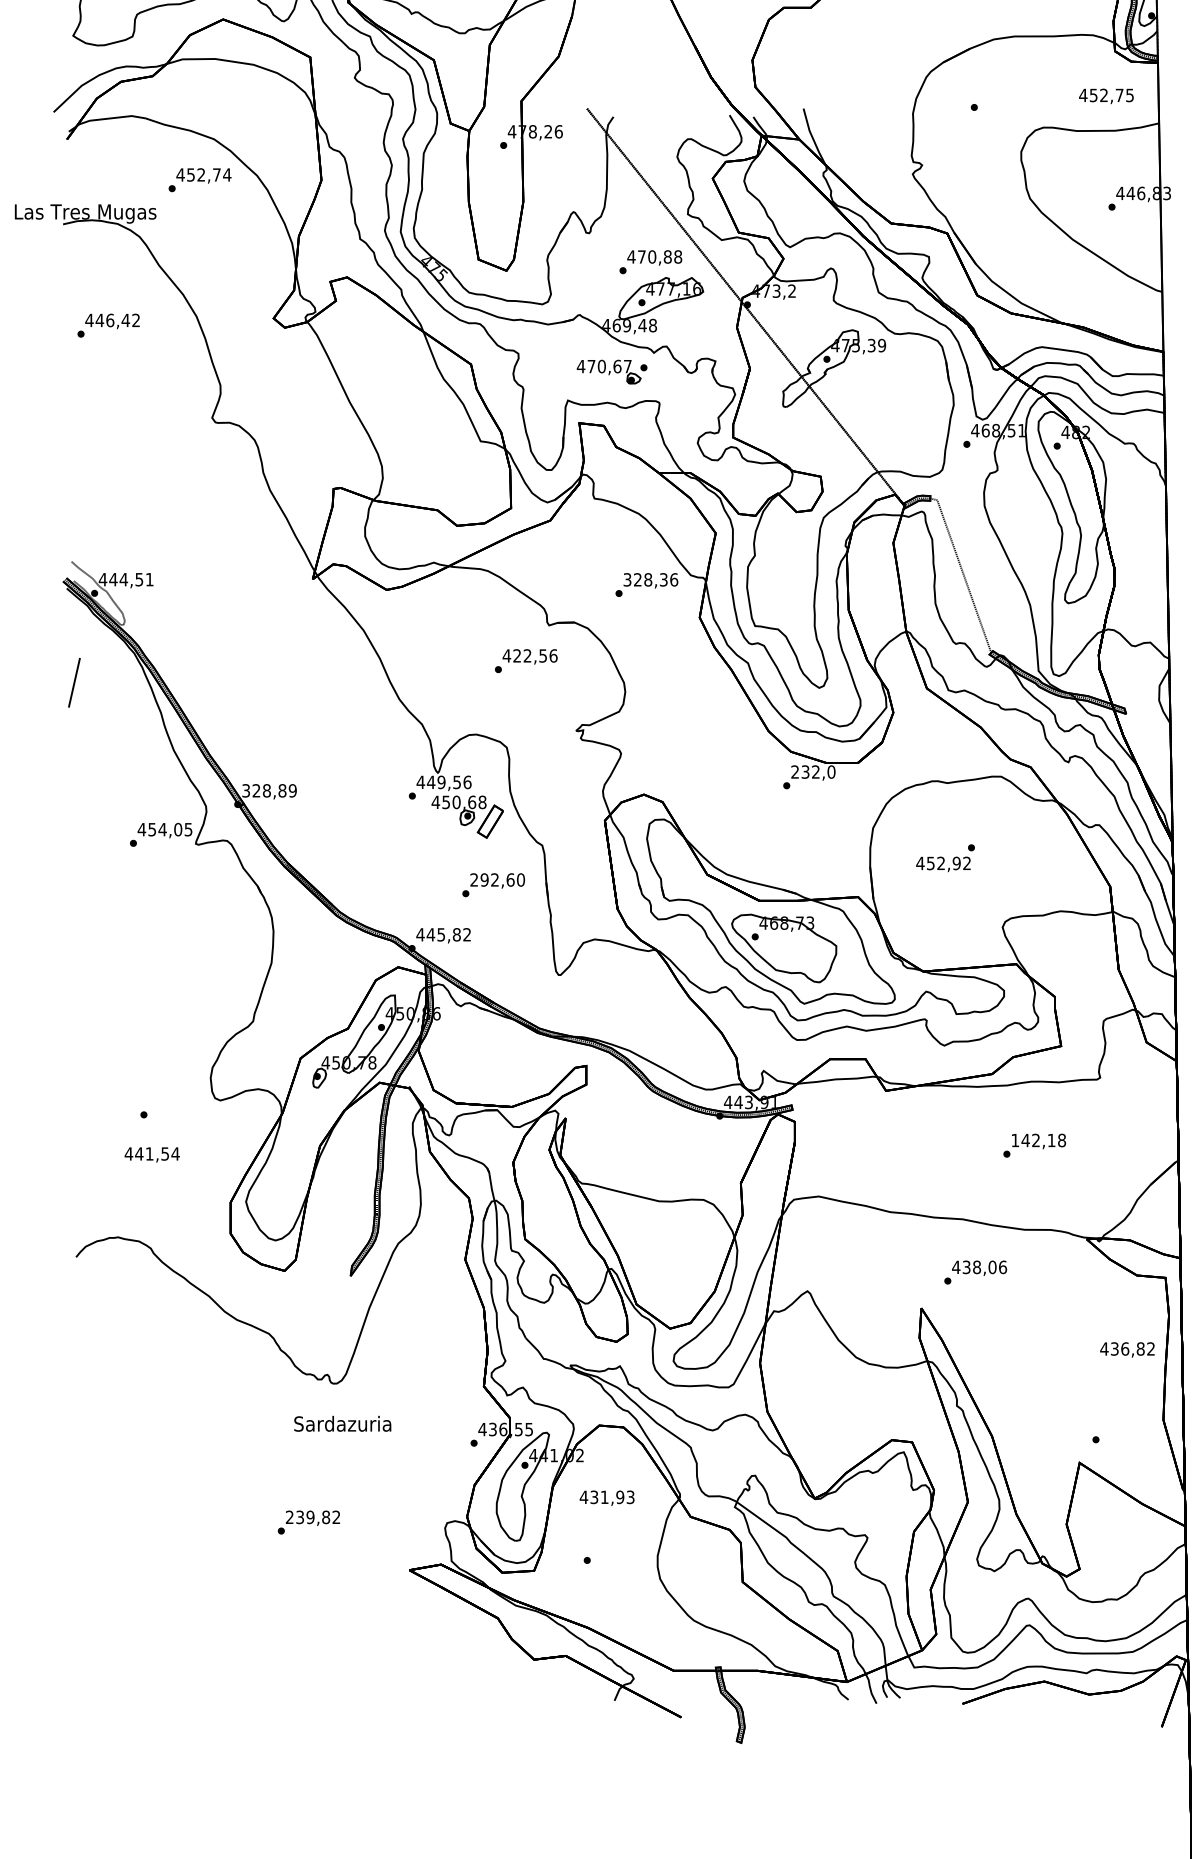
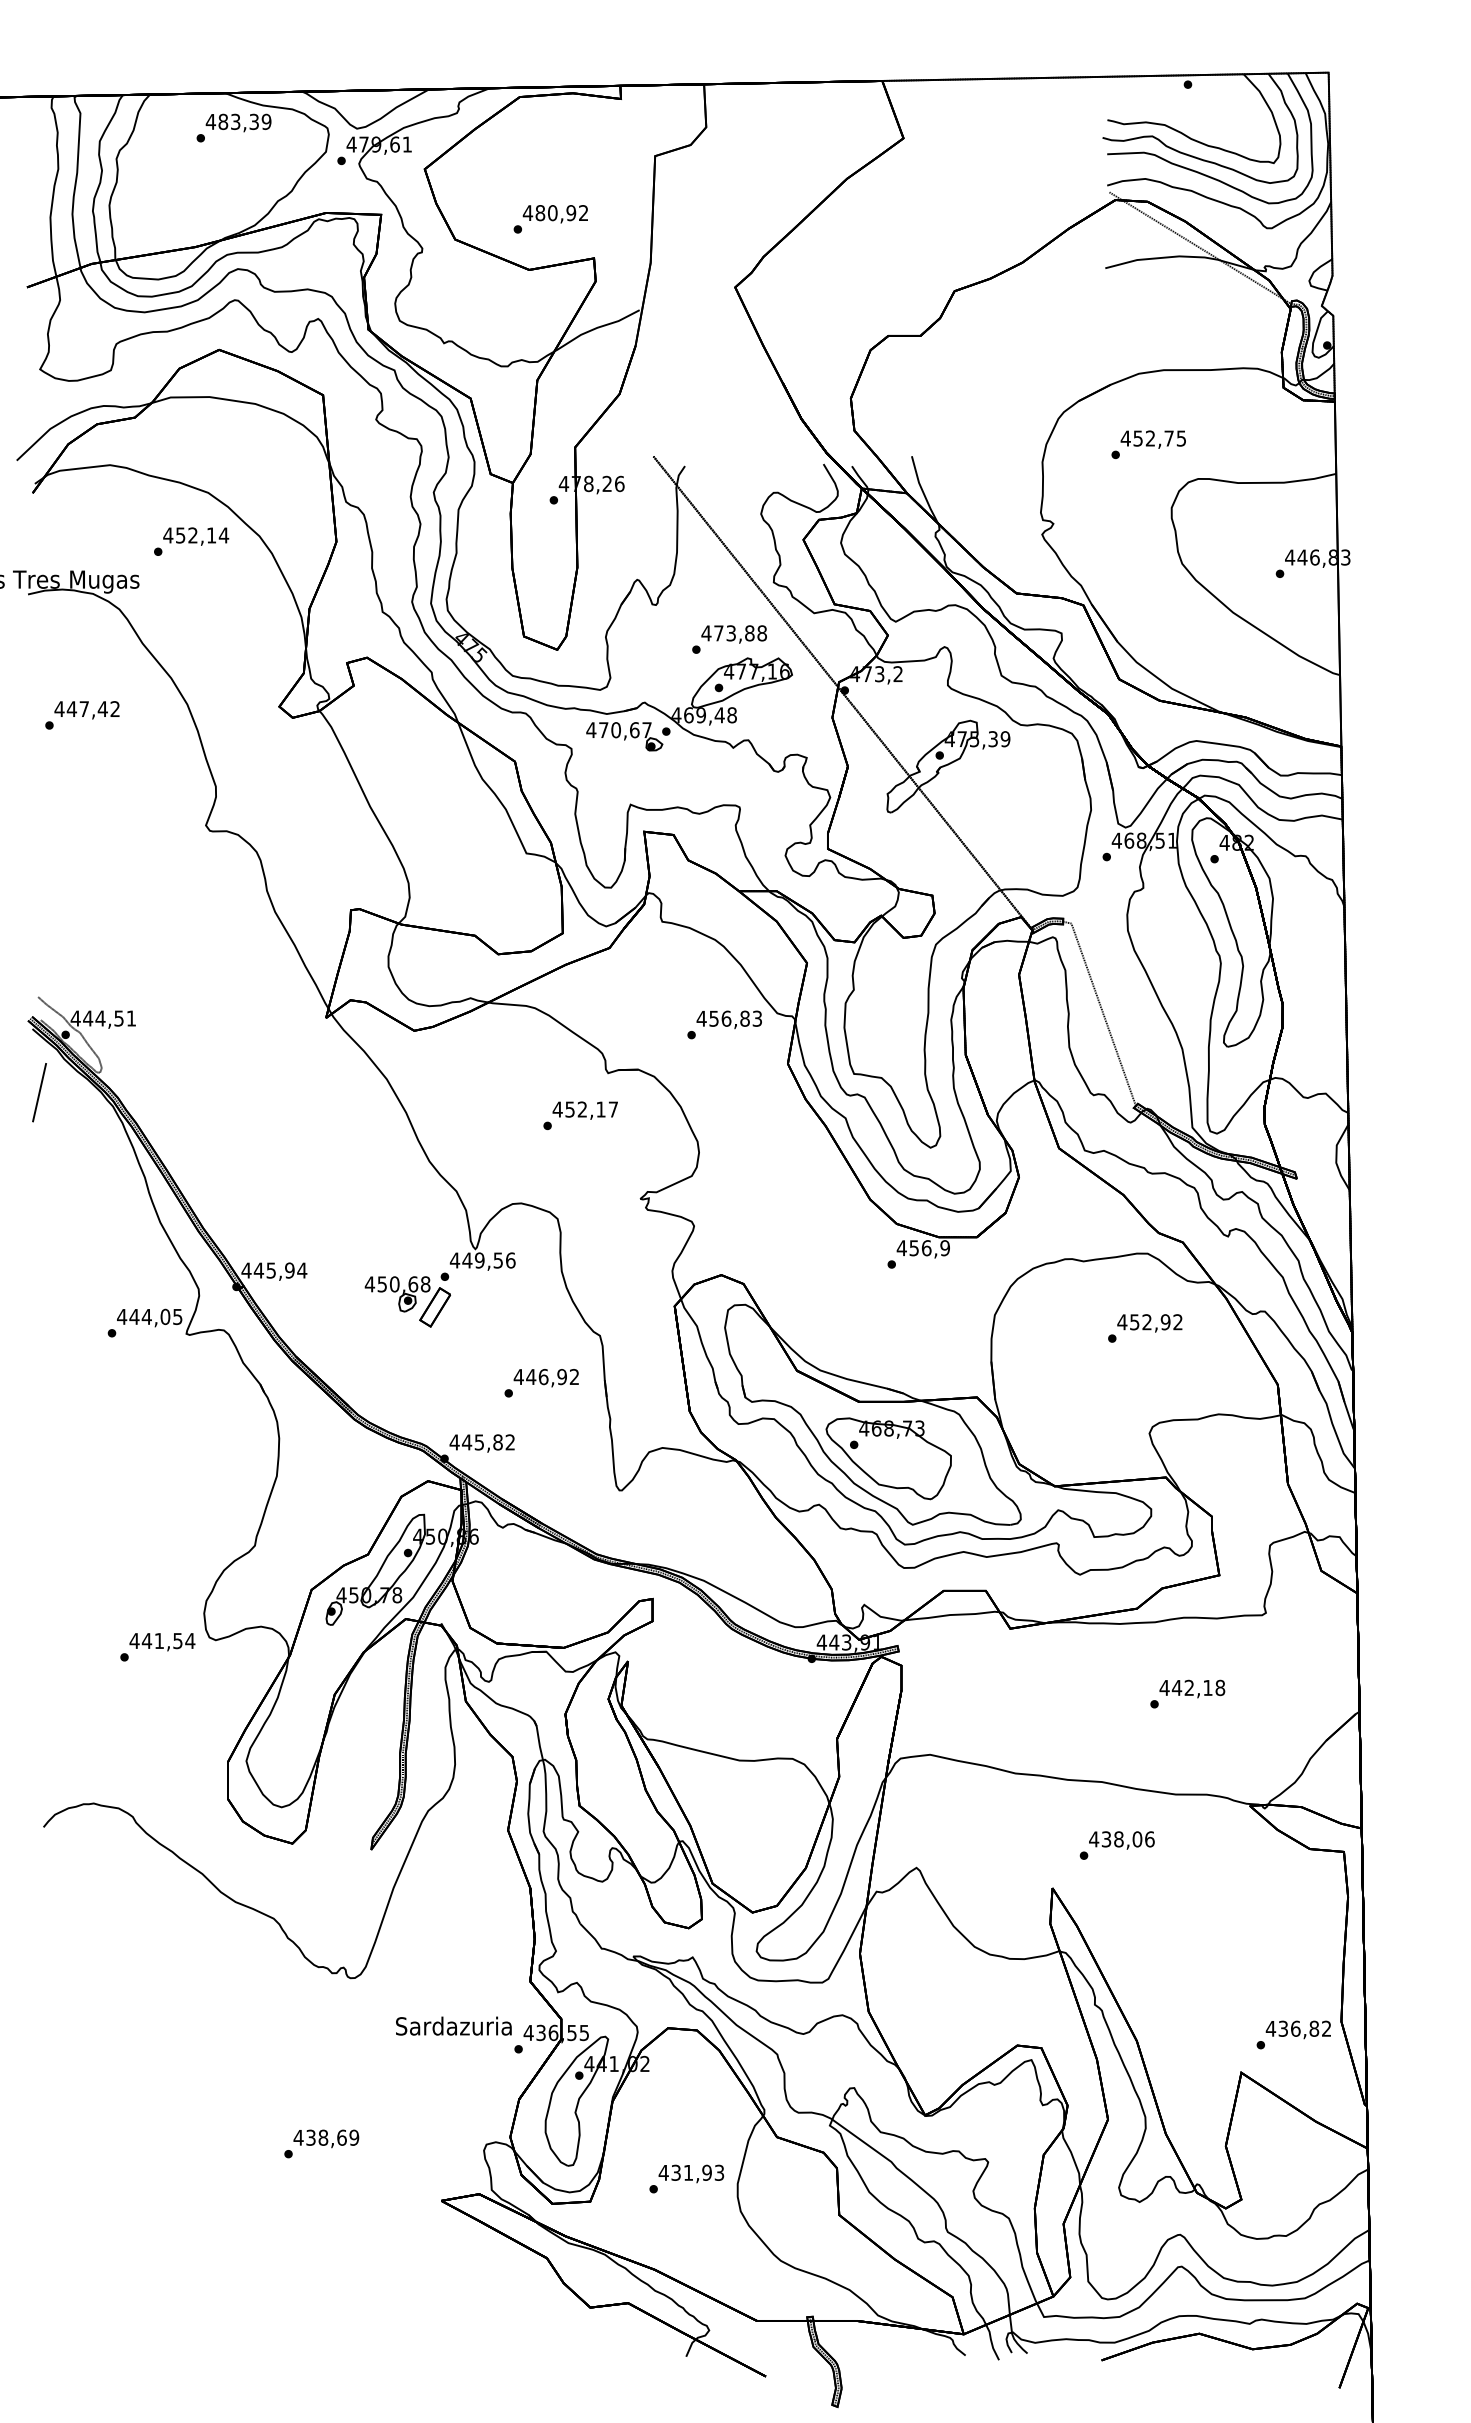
text: (1105, 96) -> (1152, 439), moved
text: (216, 174) -> (211, 535), 452,74 -> 452,14
text: (652, 257) -> (731, 633), 470,88 -> 473,88
text: (110, 320) -> (84, 709), 446,42 -> 447,42
part: (612, 371) -> (628, 736), moved
text: (650, 579) -> (729, 1018), 328,36 -> 456,83
text: (535, 655) -> (591, 1109), 422,56 -> 452,17
line: (74, 682) -> (39, 1092), moved
text: (812, 772) -> (922, 1248), 232,0 -> 456,9
text: (269, 790) -> (274, 1270), 328,89 -> 445,94
part: (467, 816) -> (407, 1301), moved
text: (152, 830) -> (134, 1317), 454,05 -> 444,05
text: (943, 864) -> (1149, 1323), moved
text: (497, 879) -> (546, 1376), 292,60 -> 446,92
text: (1015, 1140) -> (1164, 1687), 142,18 -> 442,18
text: (152, 1155) -> (162, 1642), moved
text: (1126, 1349) -> (1297, 2029), moved
text: (342, 1423) -> (453, 2025), moved
text: (607, 1497) -> (691, 2173), moved
text: (313, 1517) -> (326, 2137), 239,82 -> 438,69

